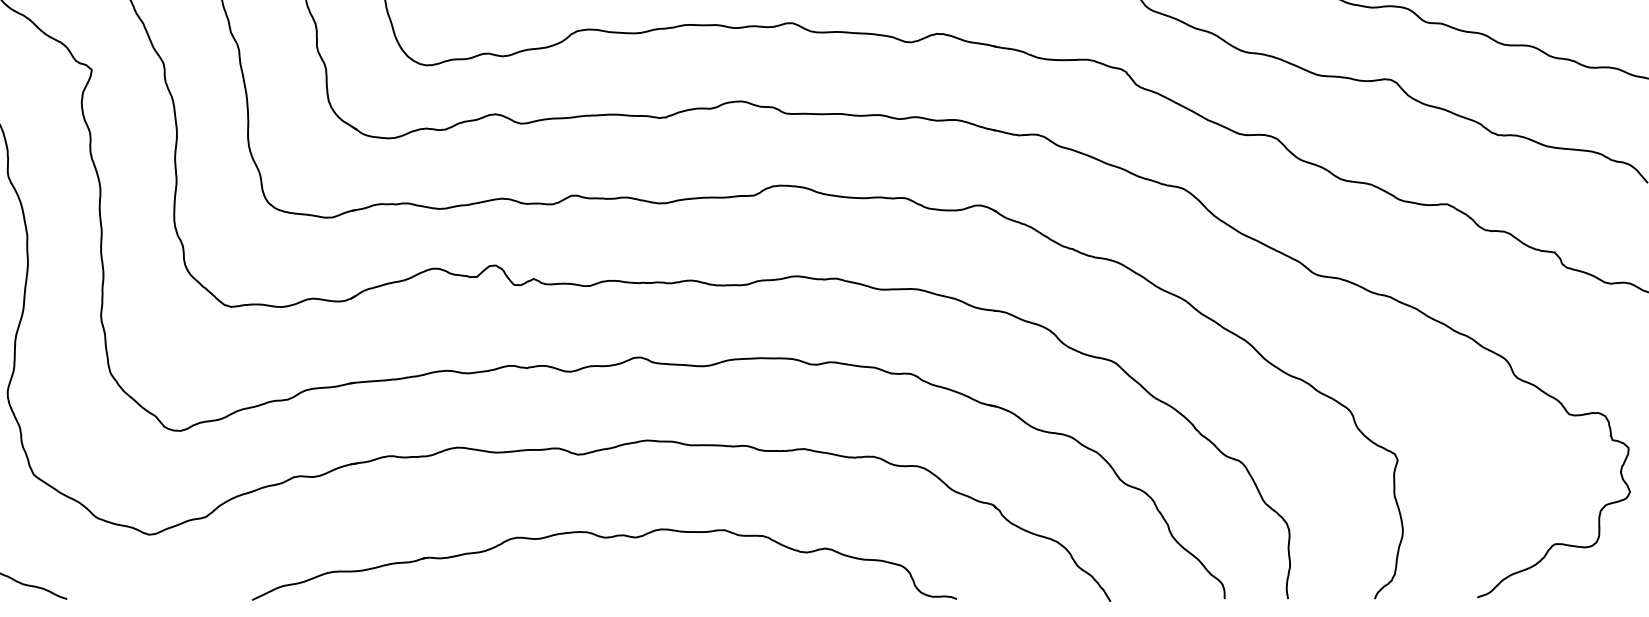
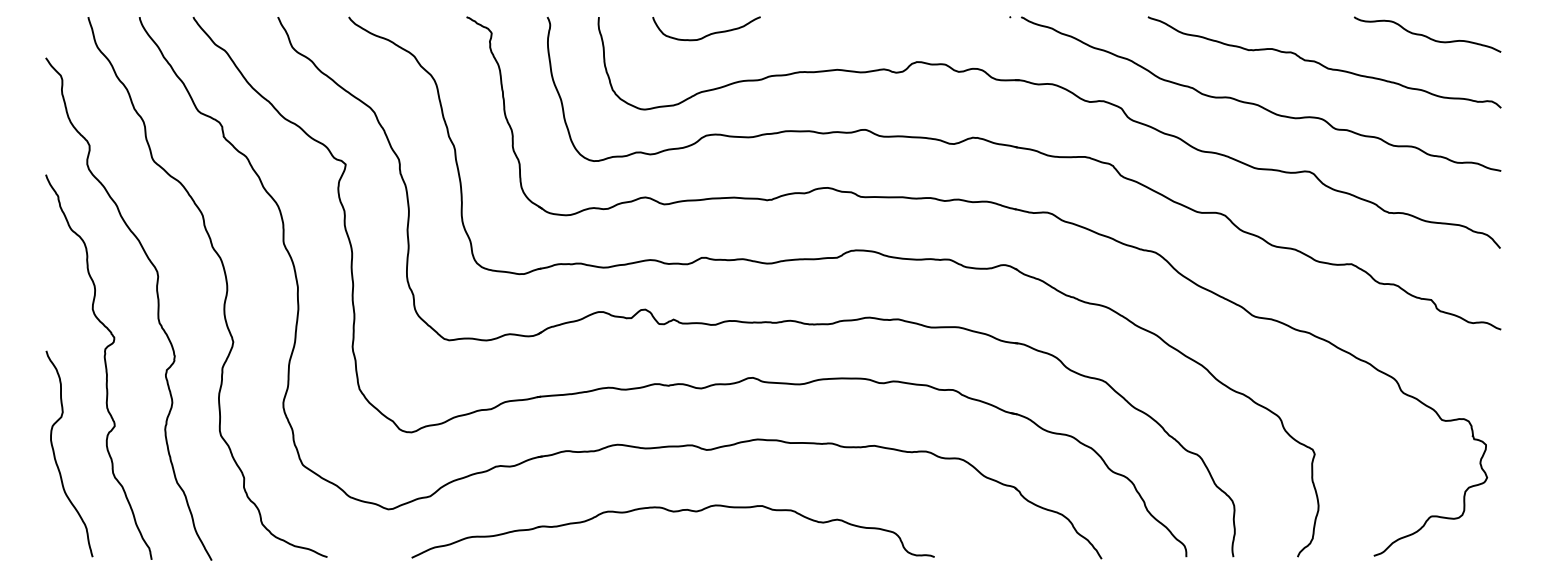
part: (603, 538) -> (672, 512), moved

